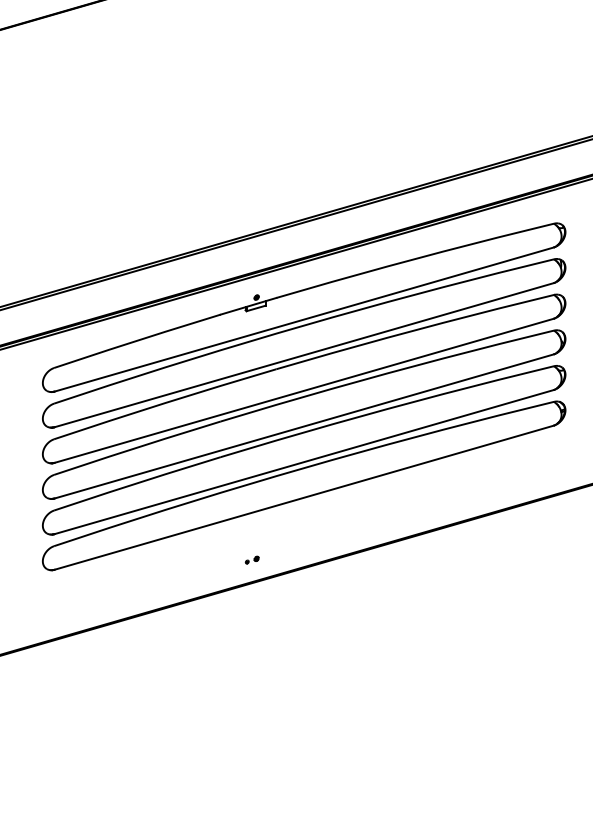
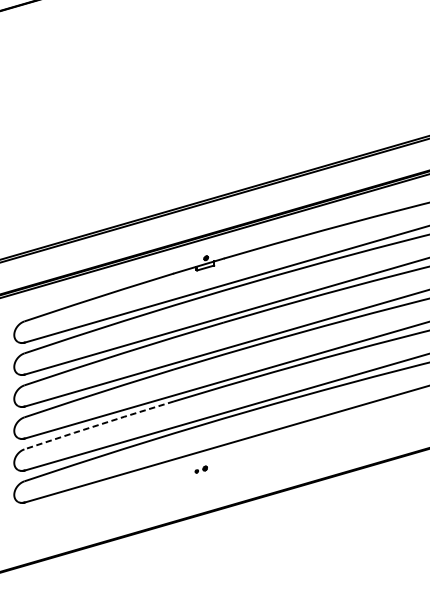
line: (136, 483) -> (98, 425), solid -> dashed
part: (251, 559) -> (200, 469), moved

